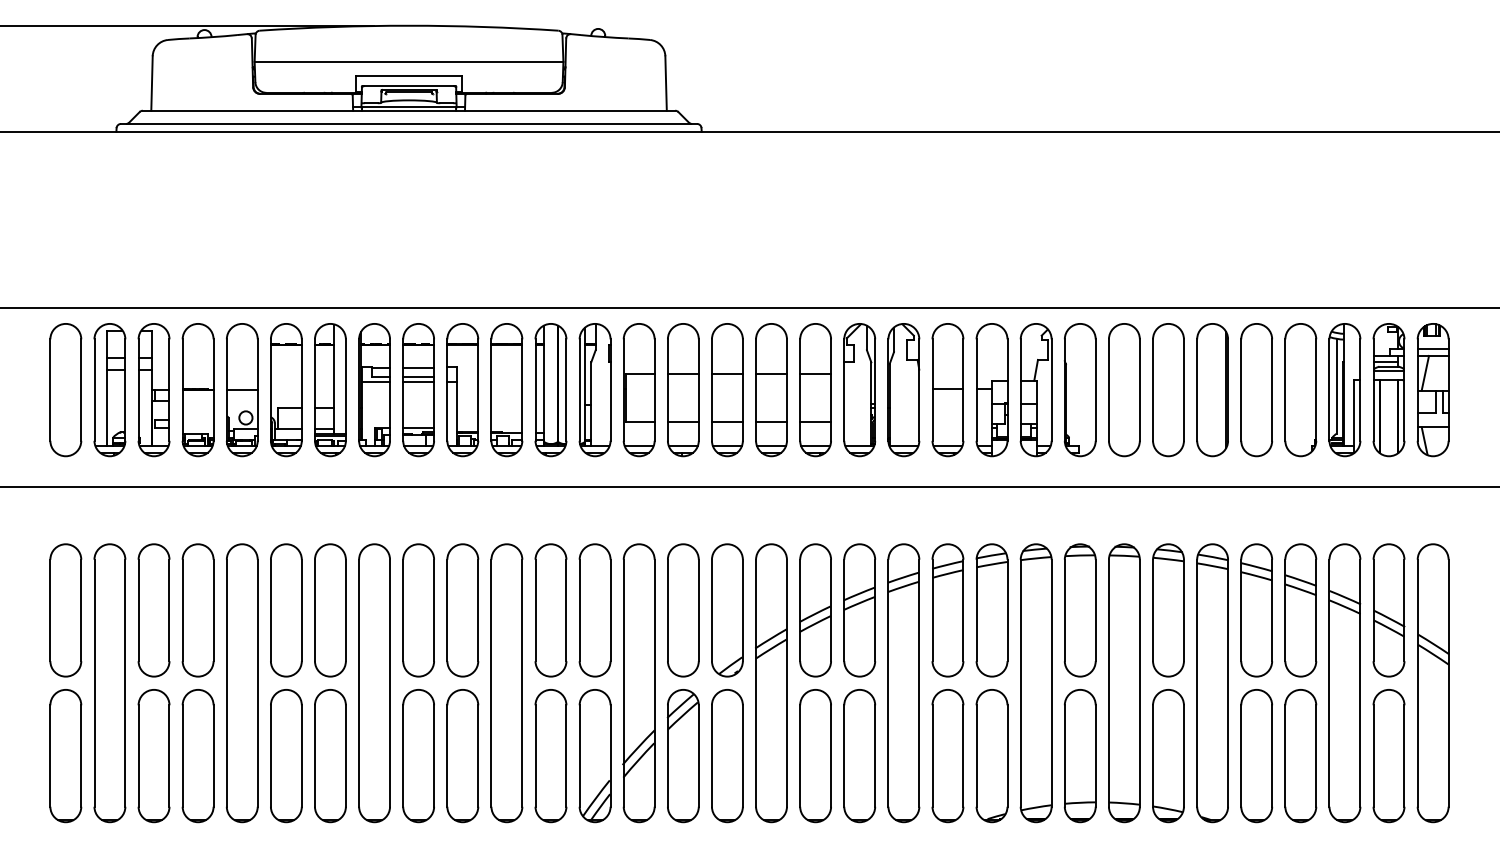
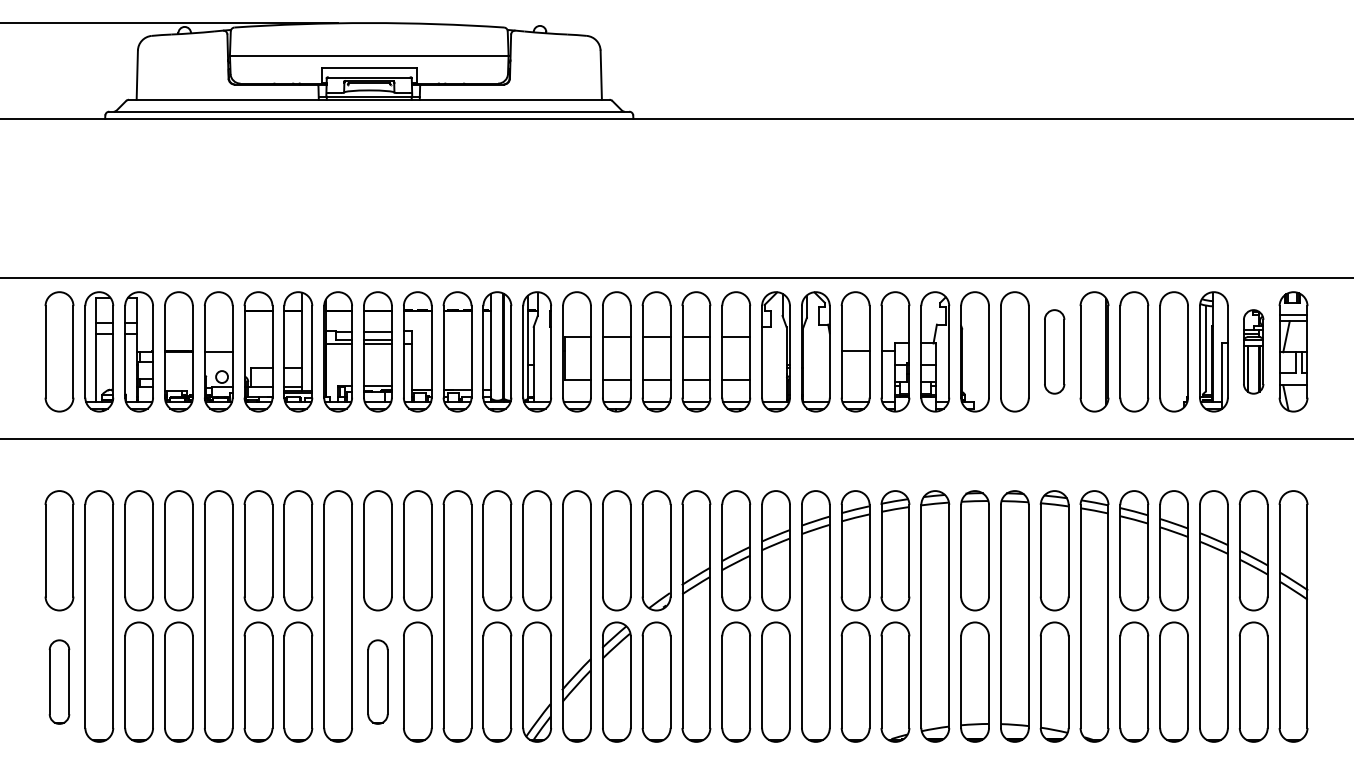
part: (1168, 389) -> (1054, 351), size x0.7
part: (1388, 389) -> (1253, 351), size x0.7
part: (65, 755) -> (59, 681), size x0.7
part: (418, 755) -> (377, 681), size x0.7

